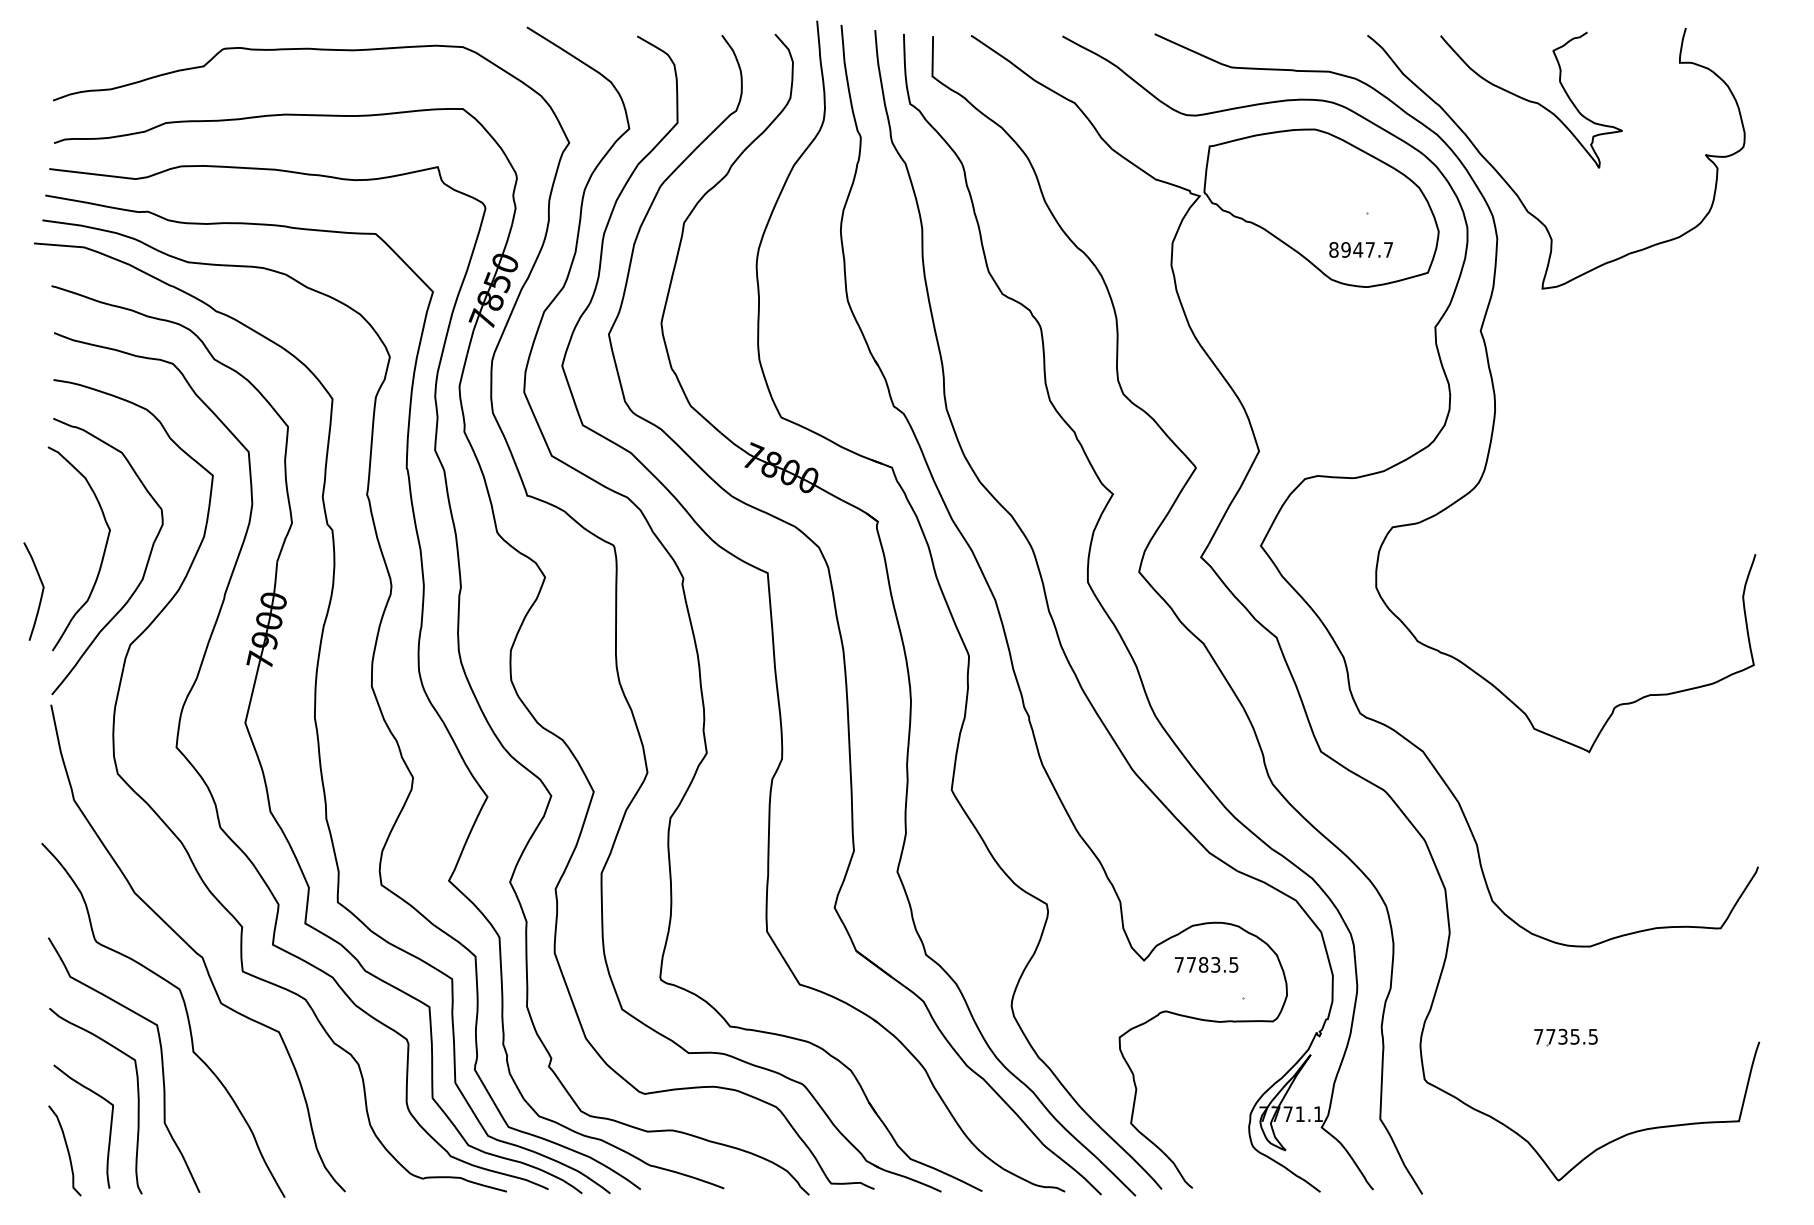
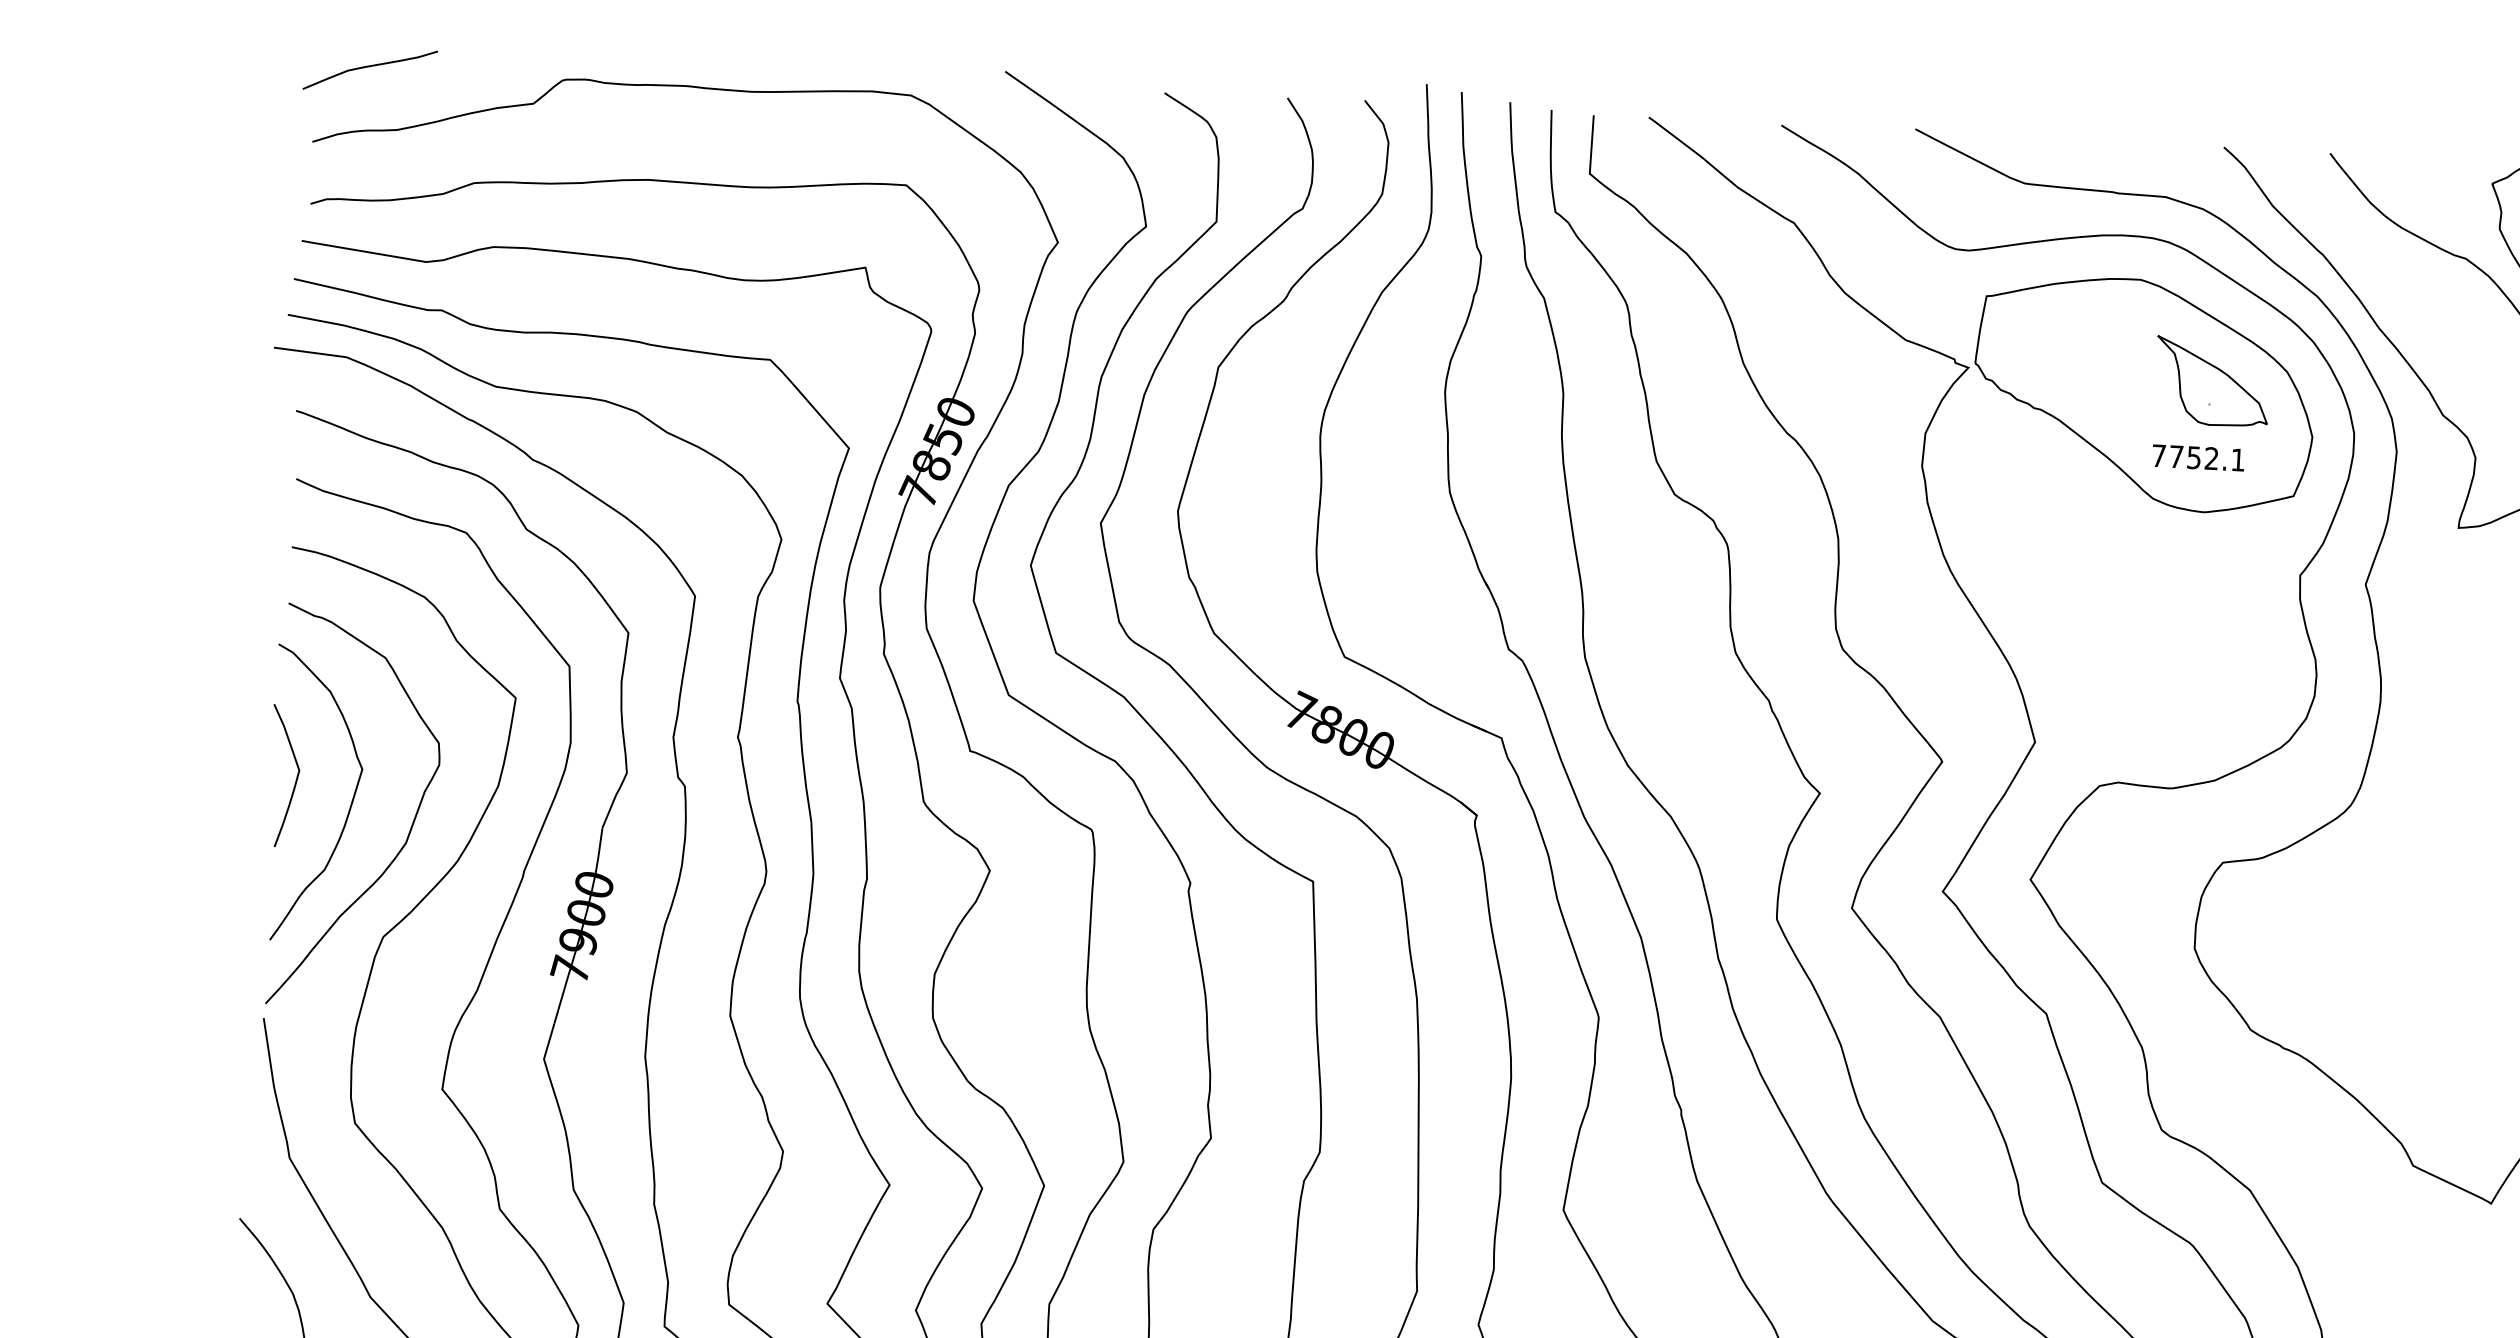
curve: (90, 47) -> (370, 67), added
part: (1367, 196) -> (2211, 380), added
text: (1360, 249) -> (2197, 457), 8947.7 -> 7752.1
curve: (41, 591) -> (295, 776), moved

